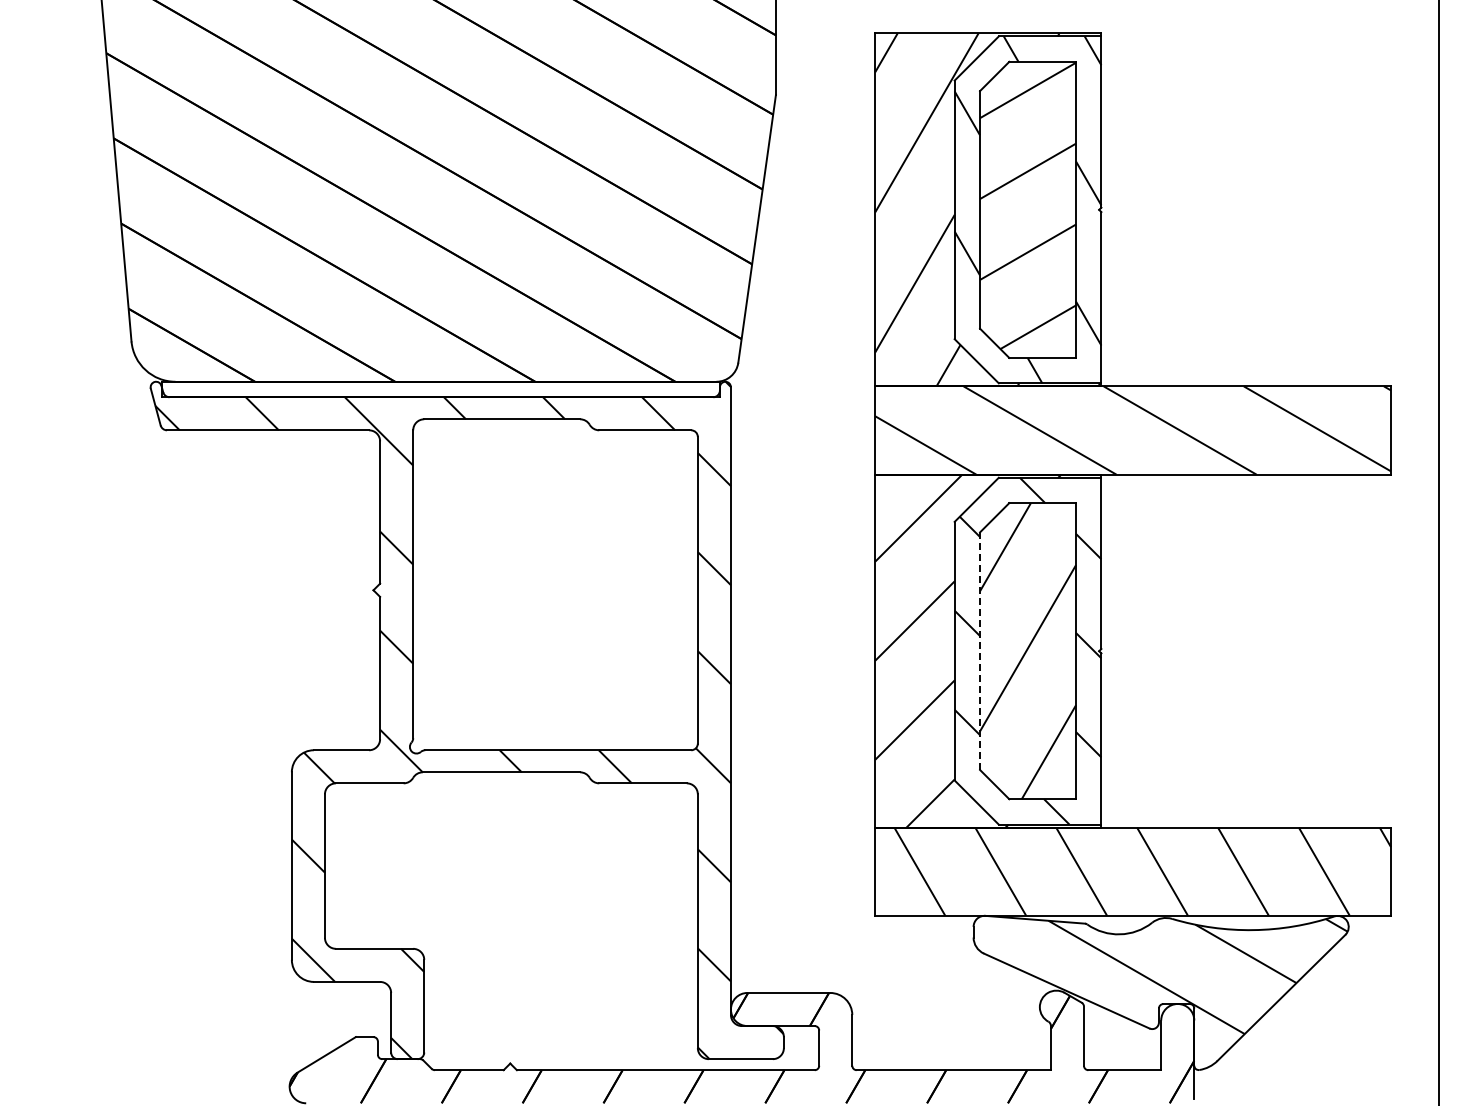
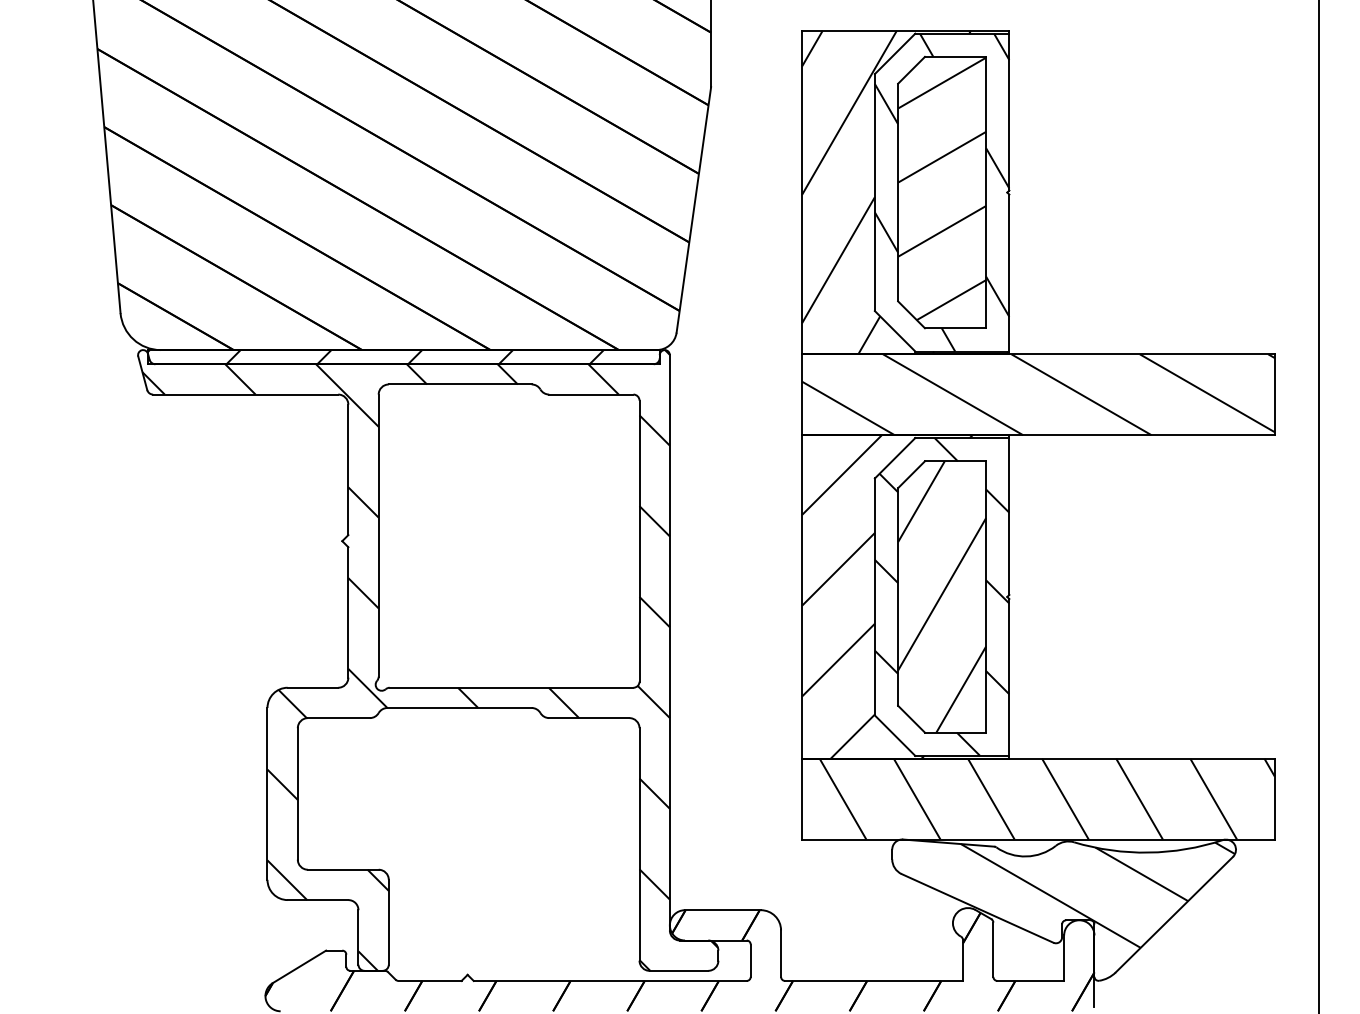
hatch: (409, 389) -> (375, 357), added
line: (980, 651) -> (898, 597), dashed -> solid

